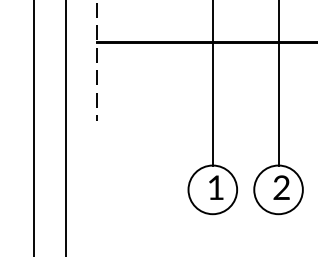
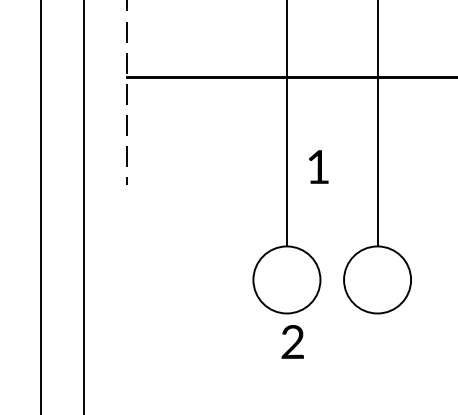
text: (216, 187) -> (318, 166), moved
text: (281, 187) -> (292, 341), moved

